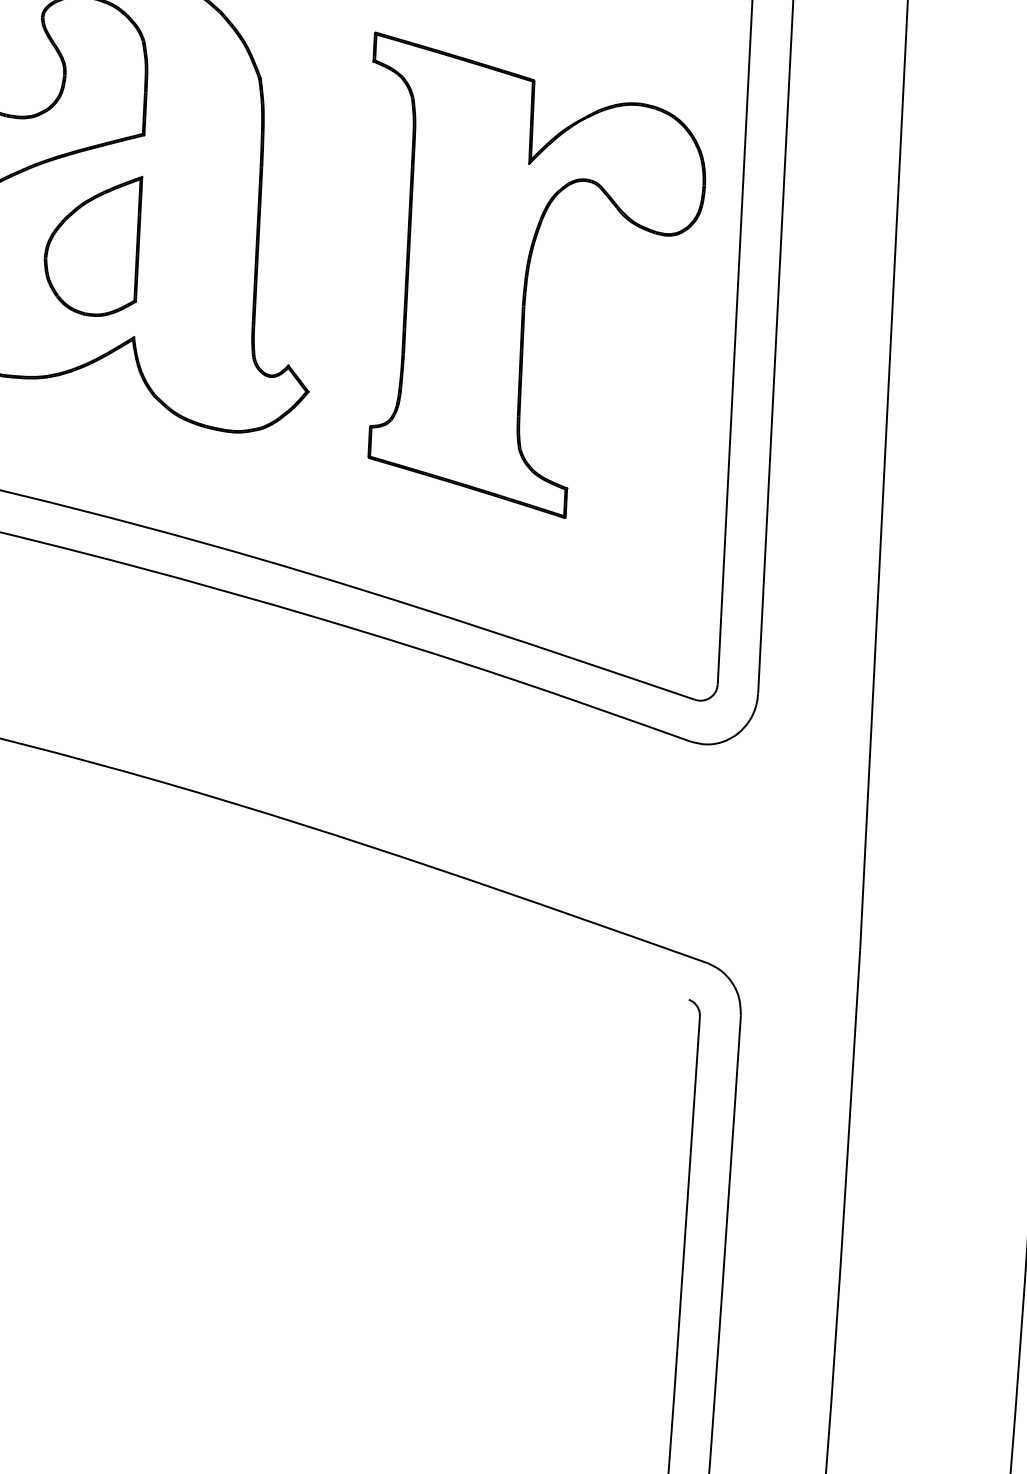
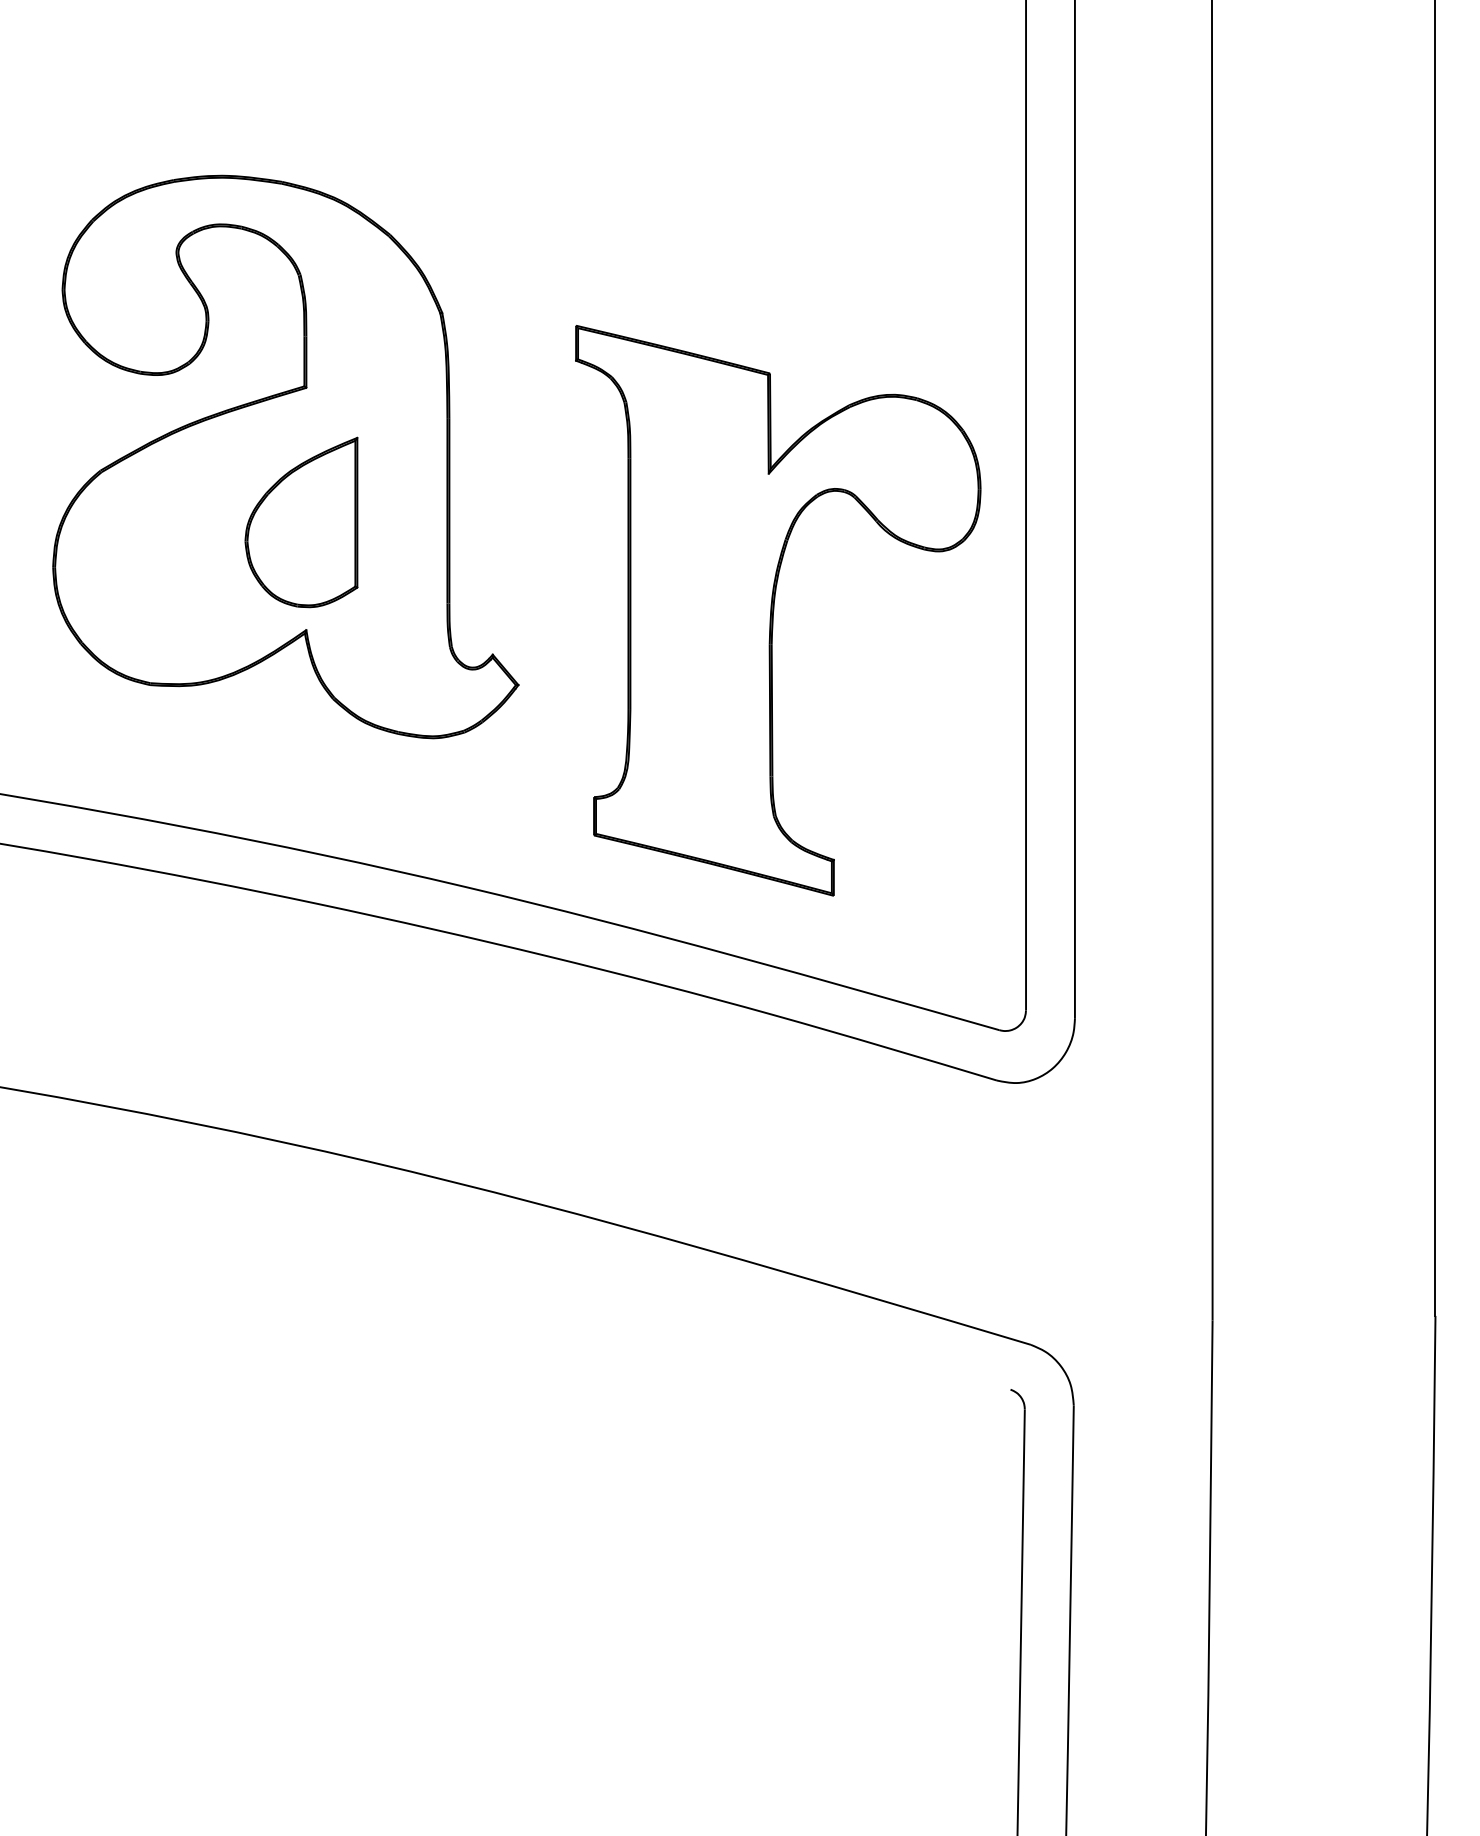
part: (92, 245) -> (301, 522), moved
part: (531, 278) -> (778, 610), moved

